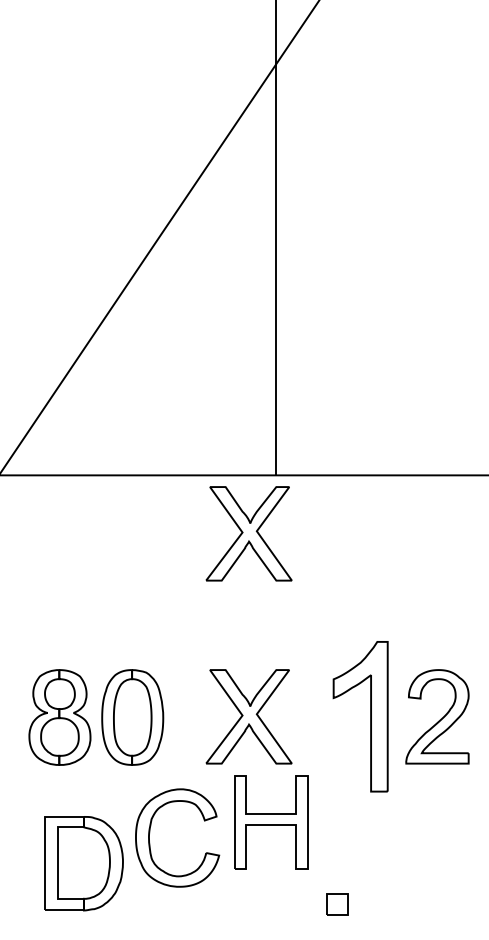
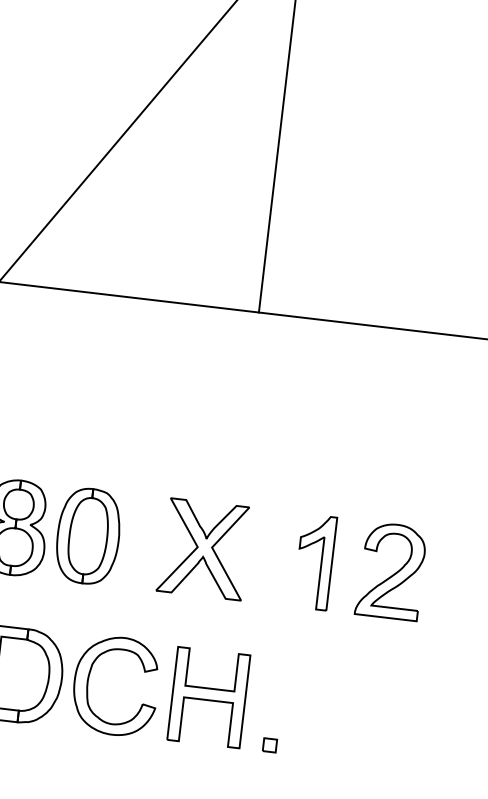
part: (248, 533) -> (224, 367), removed
part: (360, 716) -> (314, 561), size x0.62
part: (271, 822) -> (209, 697), moved
part: (150, 832) -> (89, 677), moved
part: (337, 903) -> (270, 744), size x0.62

